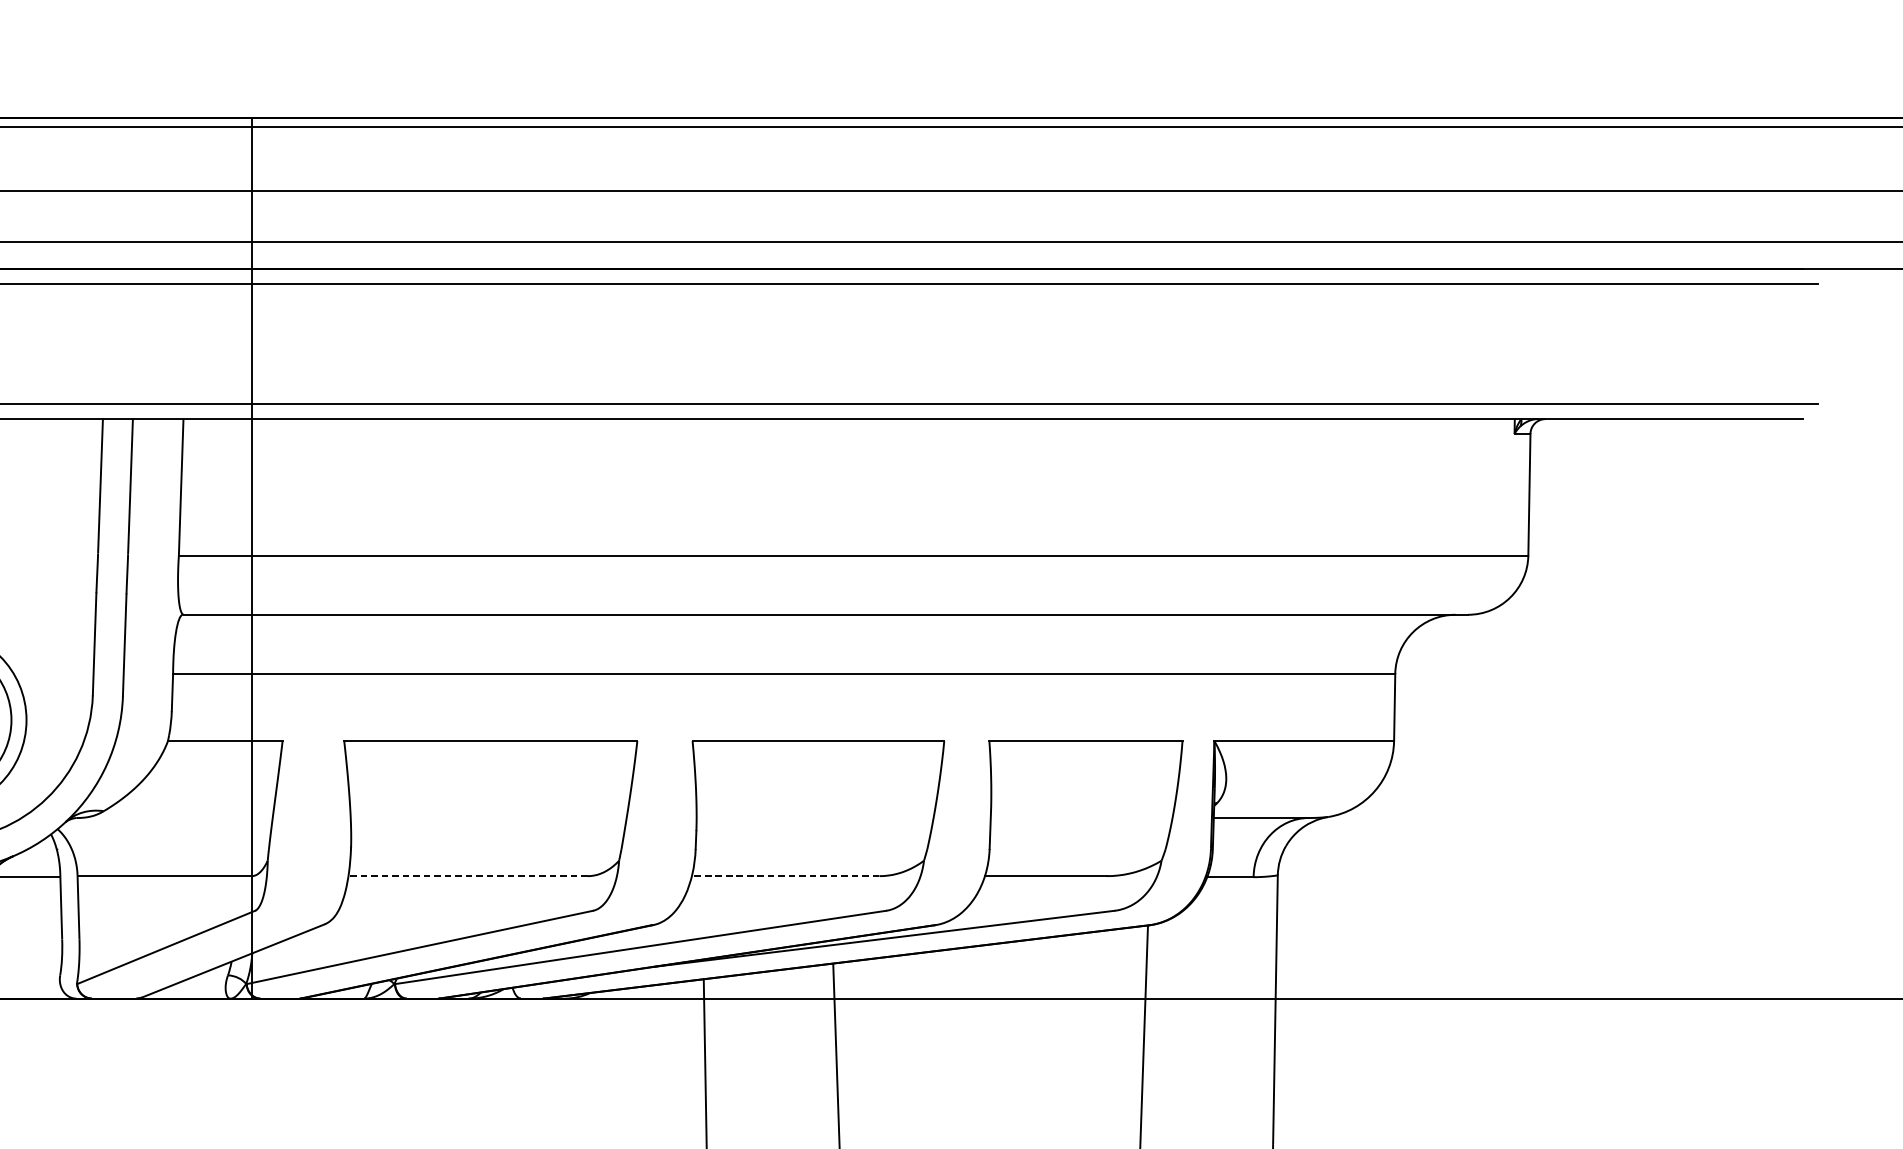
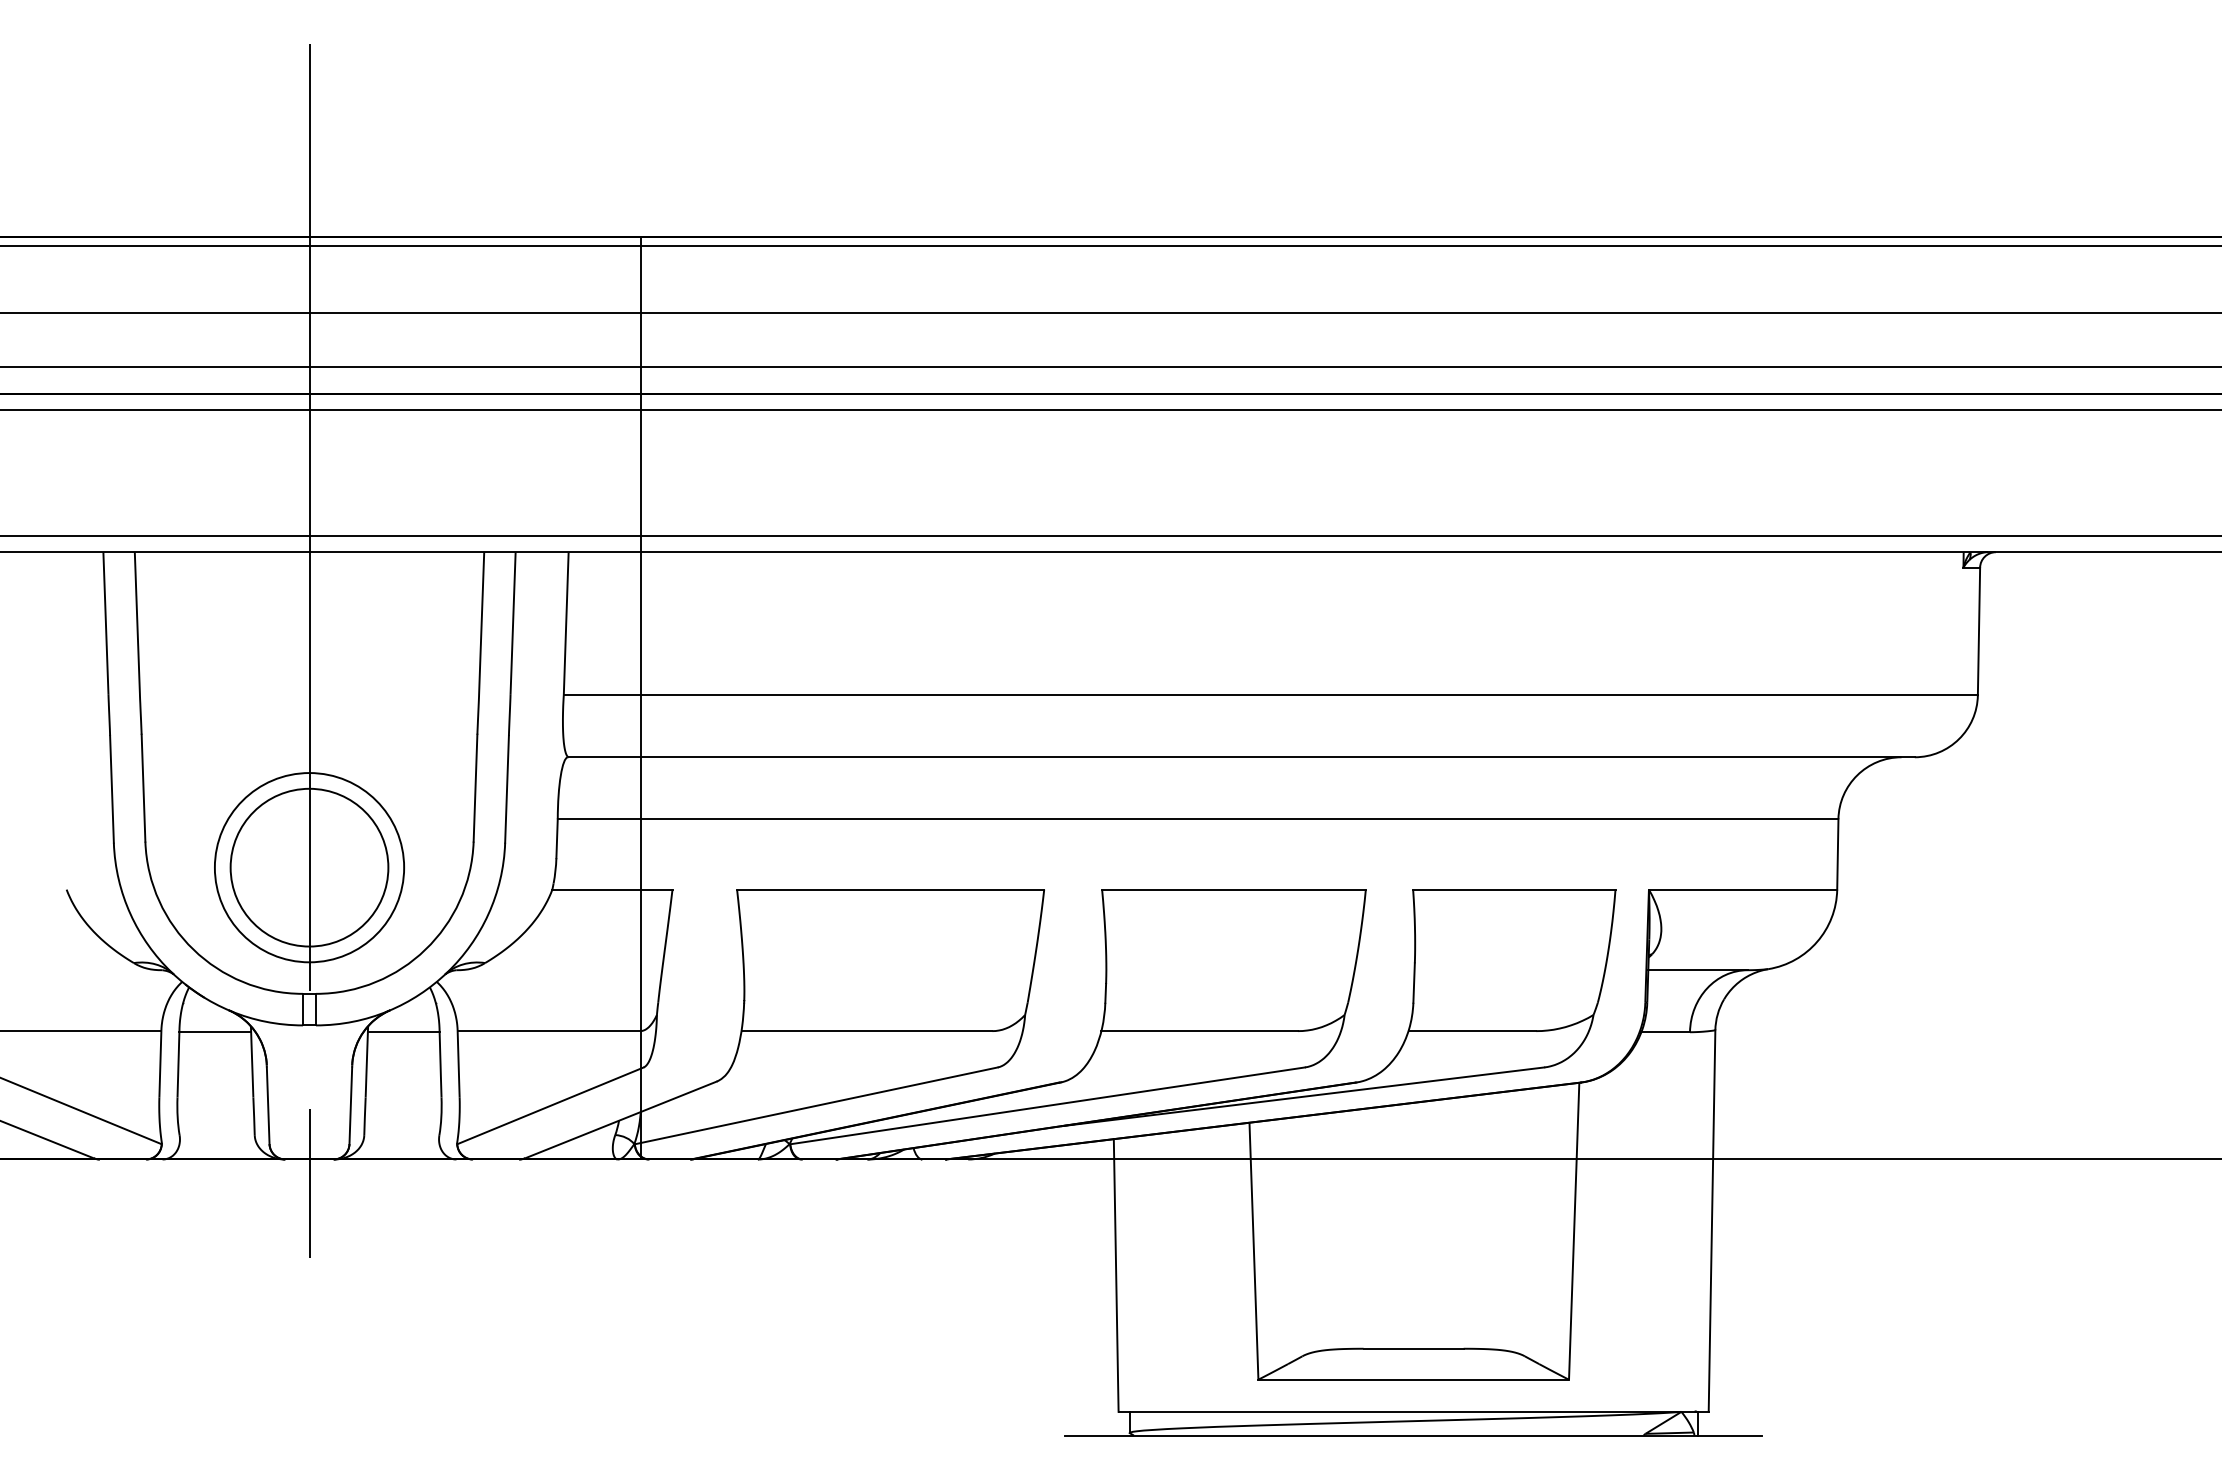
line: (467, 876) -> (866, 1031), dashed -> solid
line: (785, 876) -> (1199, 1031), dashed -> solid

